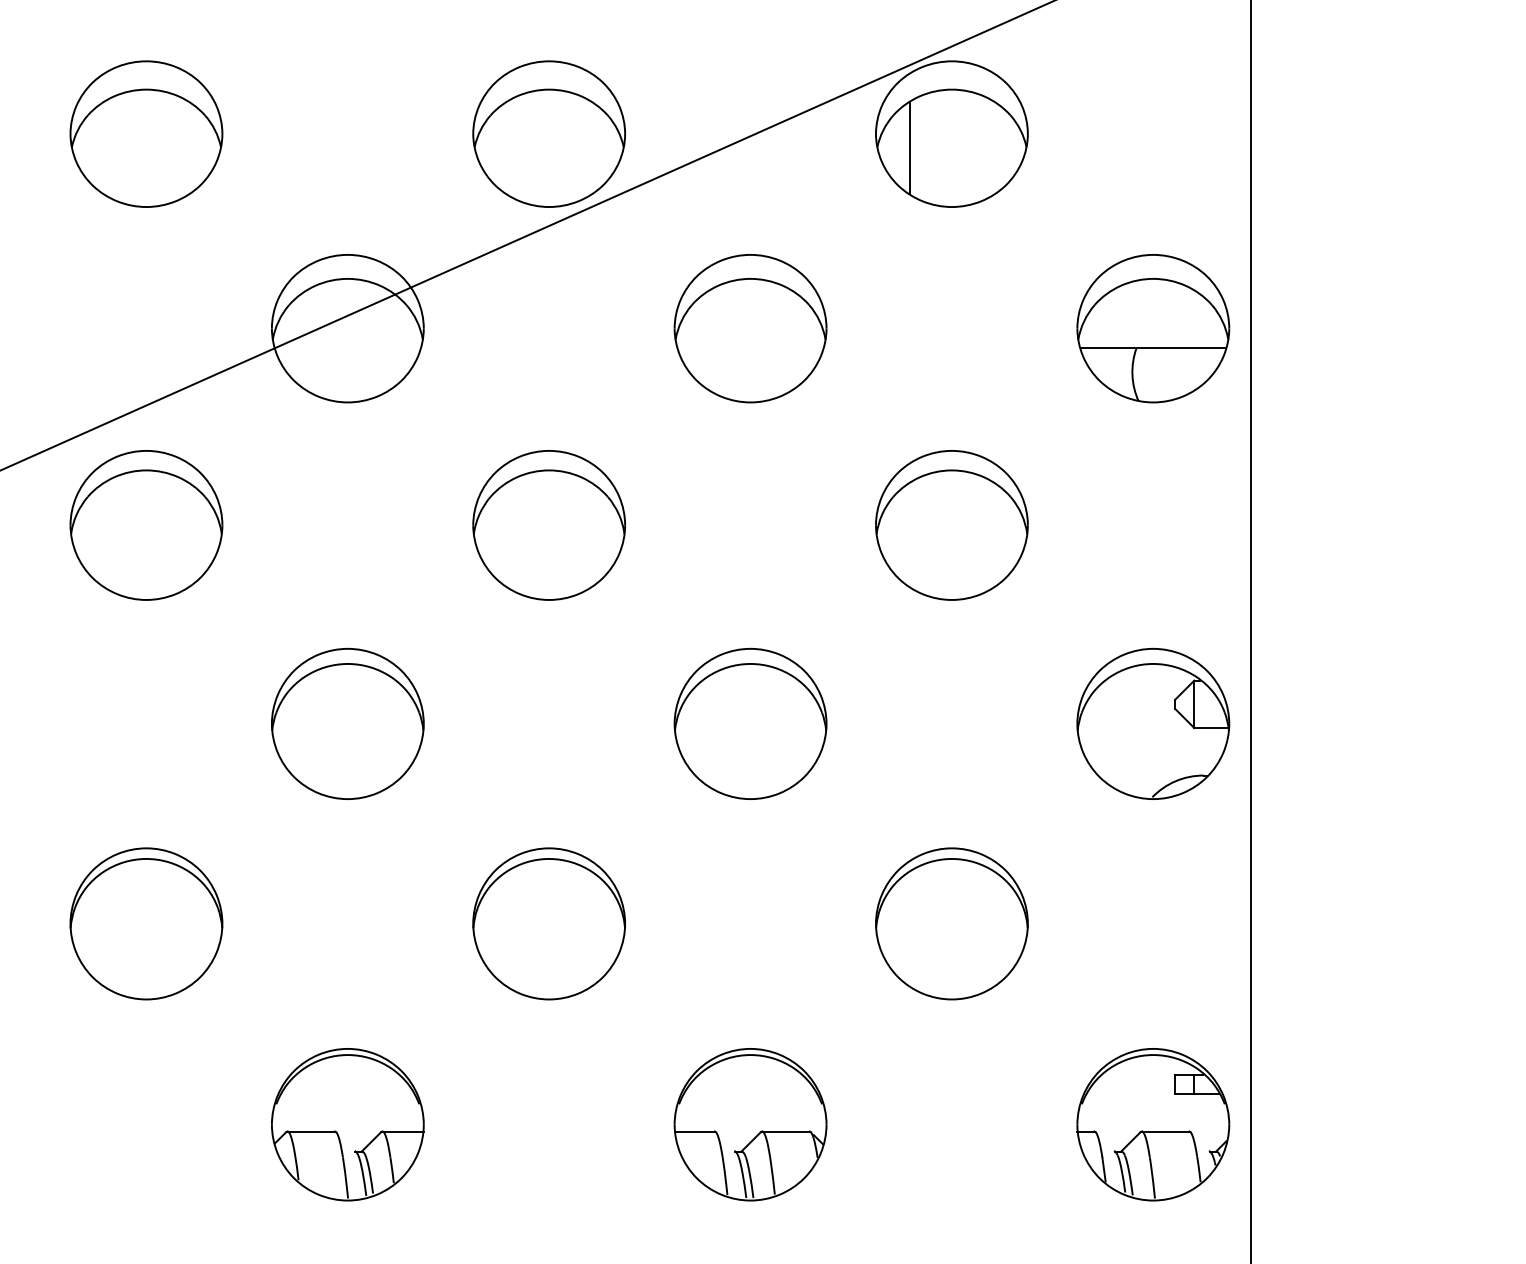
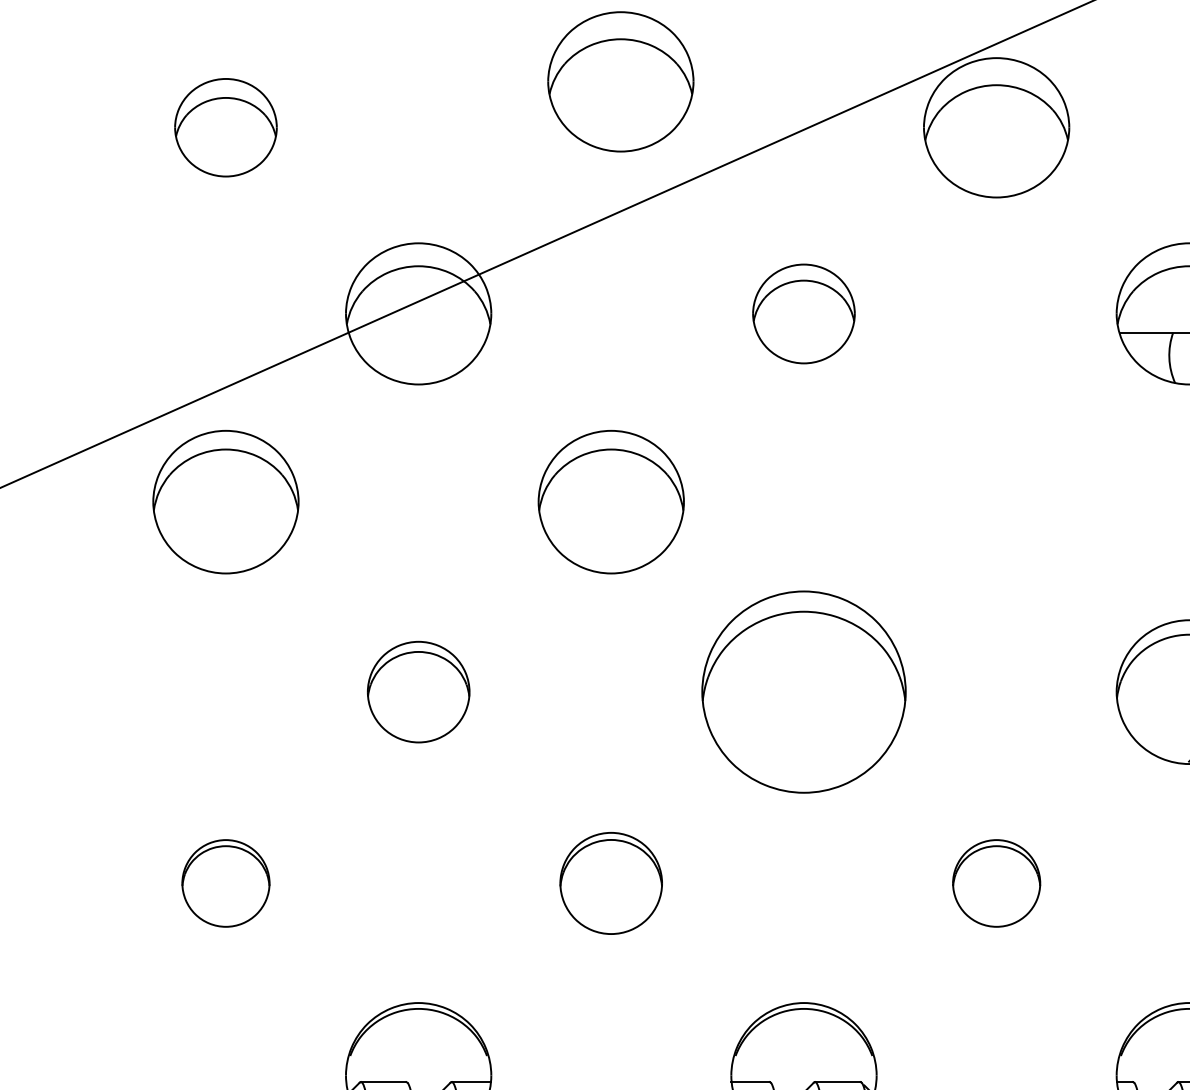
part: (146, 133) -> (226, 127), size x0.7
part: (548, 133) -> (620, 81), moved
line: (909, 147) -> (956, 140), removed
part: (750, 328) -> (803, 313), size x0.7
part: (951, 525) -> (996, 502), removed
part: (347, 723) -> (418, 691), size x0.7
part: (750, 723) -> (803, 691), size x1.4
part: (146, 923) -> (226, 883), size x0.6
part: (548, 923) -> (610, 883), size x0.7
part: (951, 923) -> (996, 883), size x0.6

